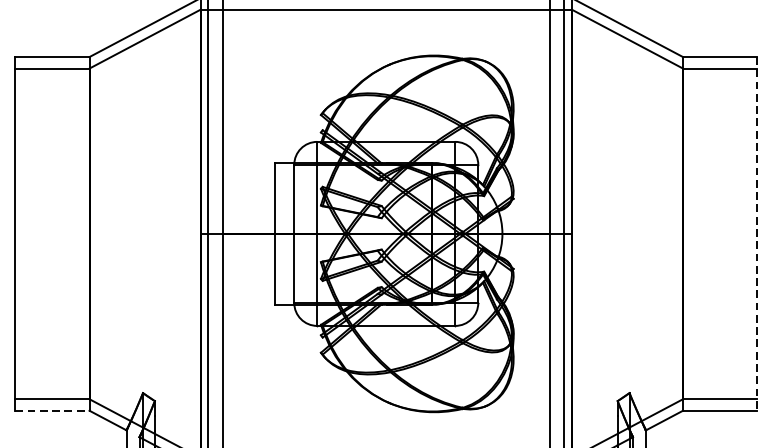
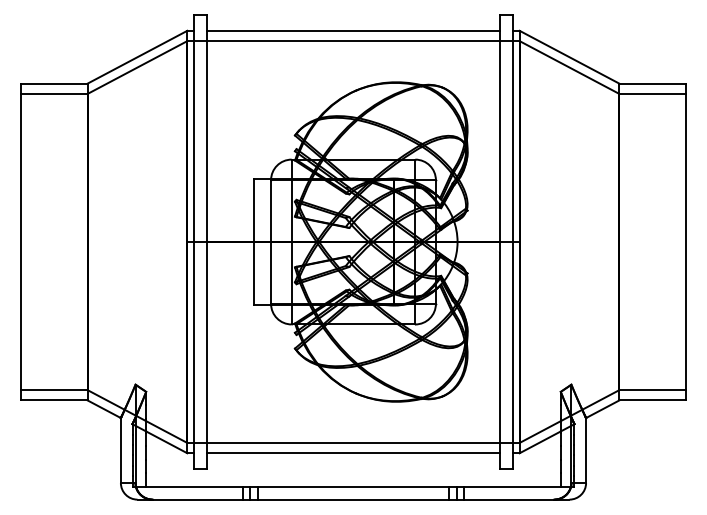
line: (756, 234) -> (685, 242), dashed -> solid
line: (52, 410) -> (54, 400), dashed -> solid

